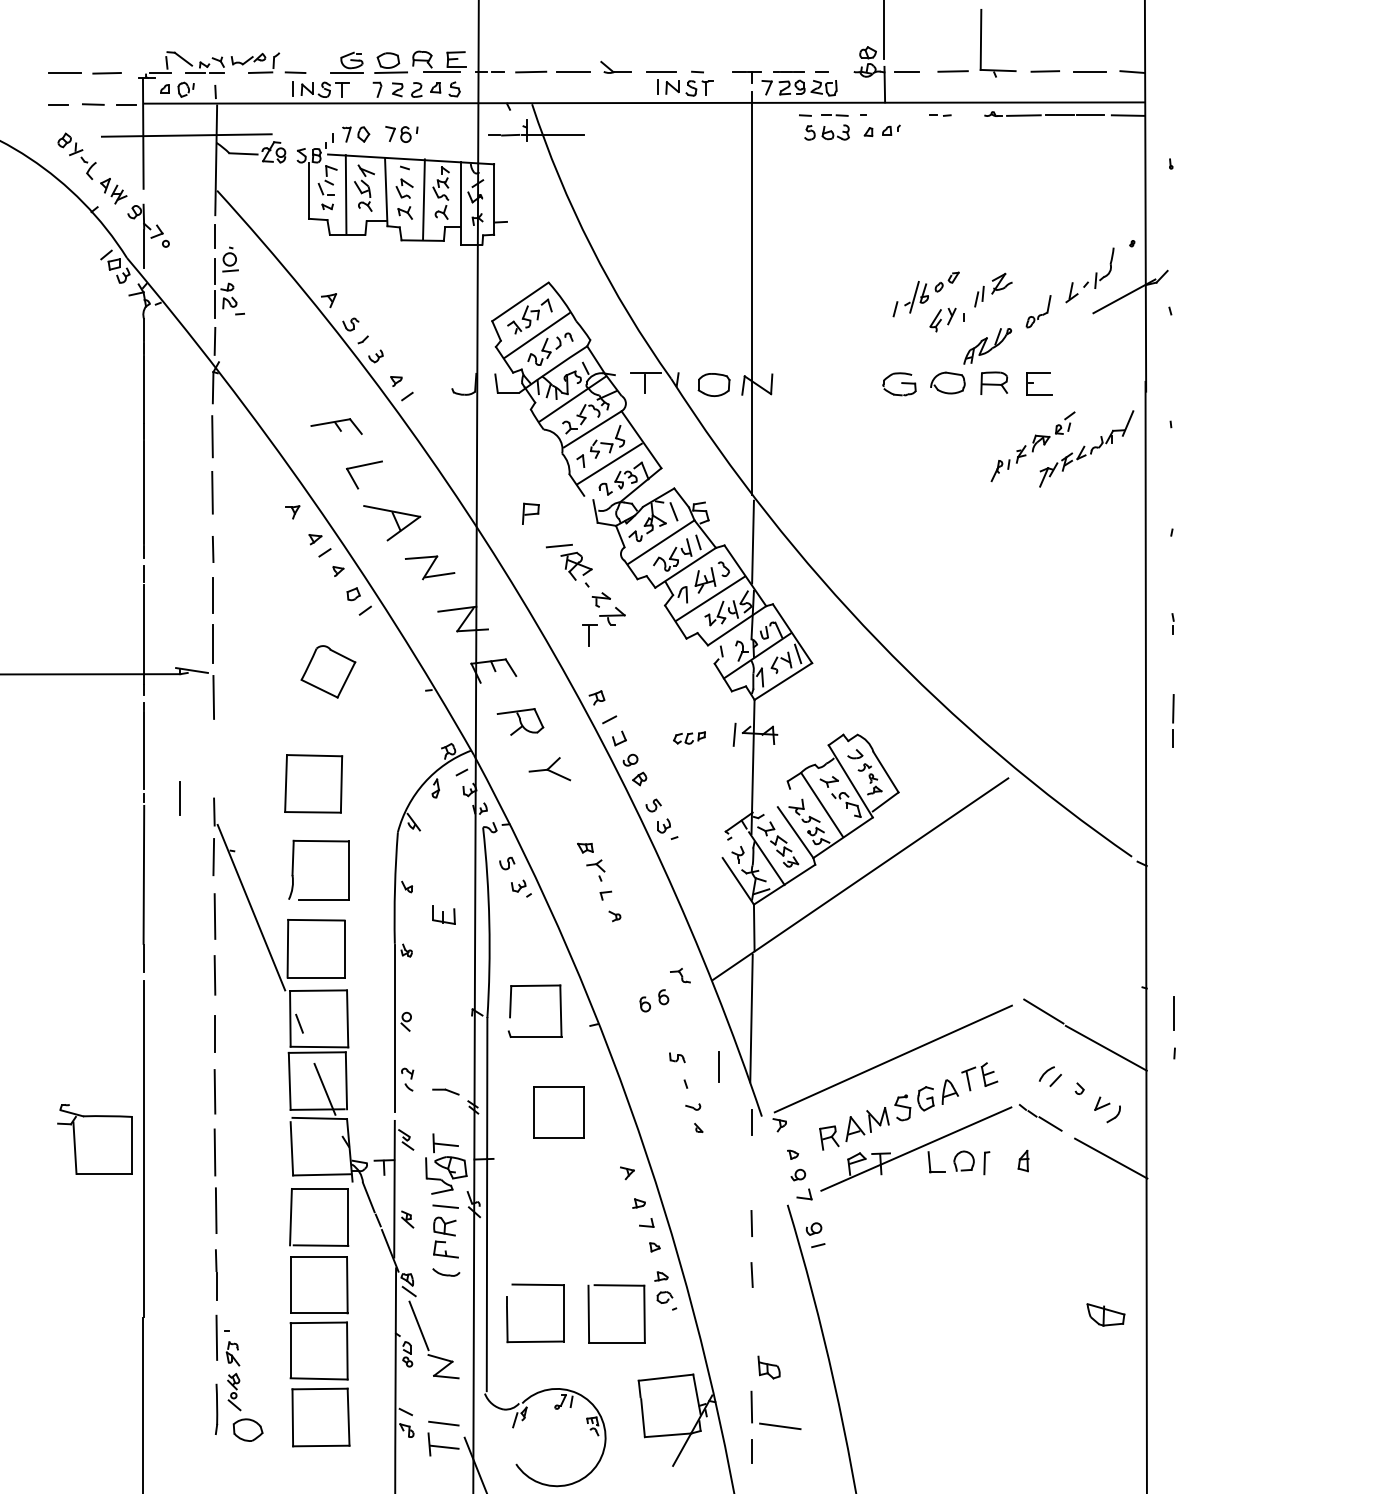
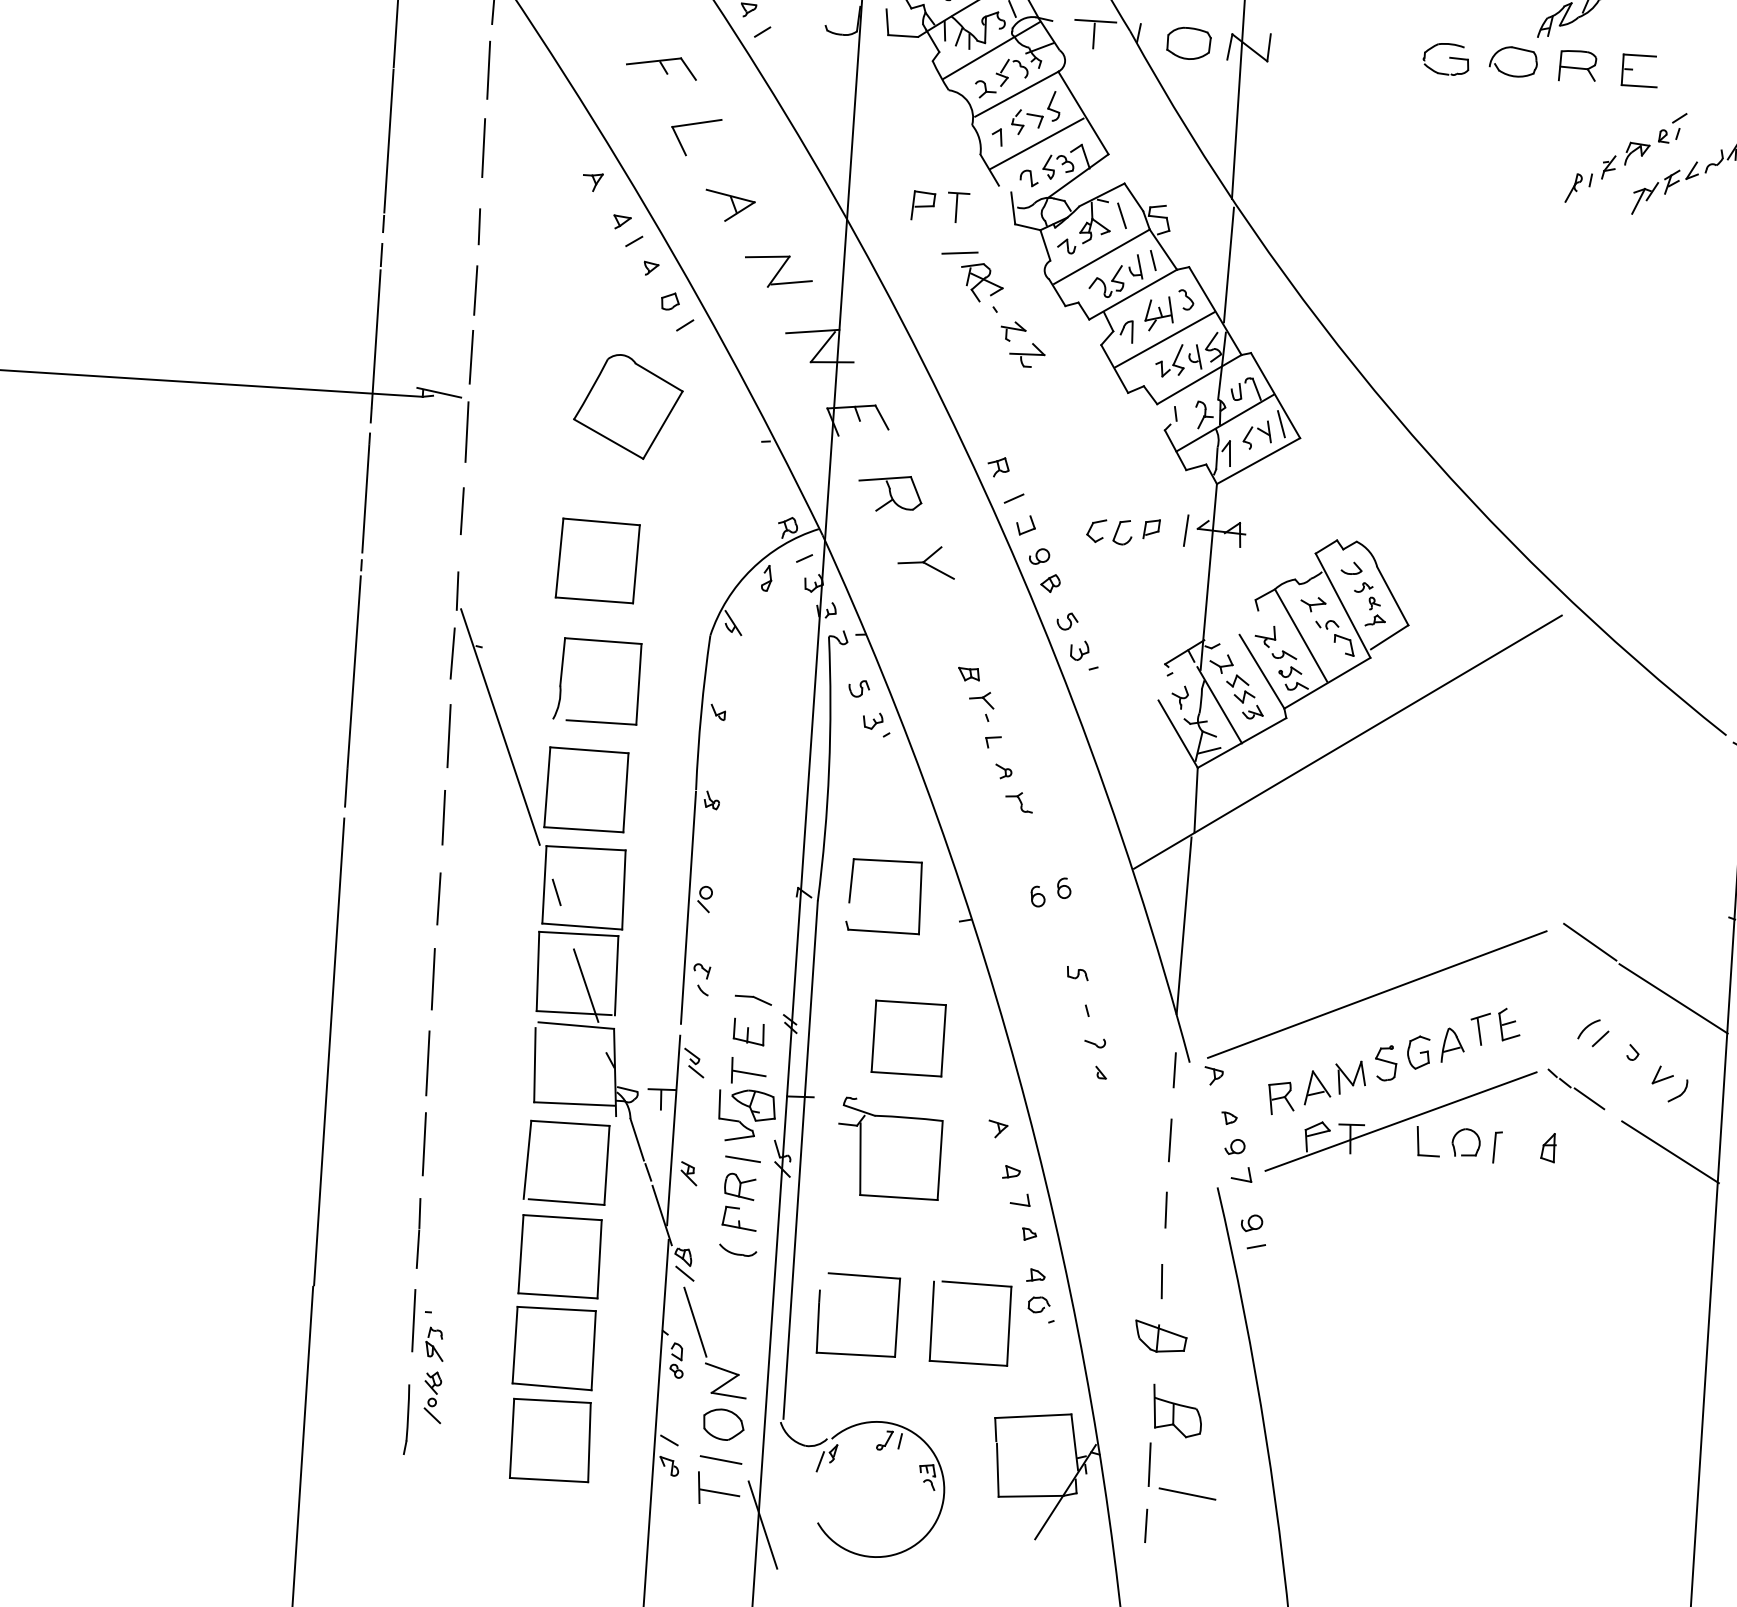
part: (391, 522) -> (729, 205), size x0.62
part: (589, 635) -> (957, 207), moved
part: (328, 671) -> (628, 406), size x1.43
part: (689, 737) -> (1123, 530), size x1.67
line: (179, 798) -> (461, 511), moved
part: (443, 914) -> (748, 1031), moved
part: (680, 975) -> (1019, 802), moved
line: (718, 1066) -> (1170, 1139), moved
part: (94, 1139) -> (888, 1148), moved
part: (1105, 1314) -> (1160, 1336), moved
part: (768, 1367) -> (1176, 1411), size x1.67
part: (247, 1429) -> (722, 1423), moved

